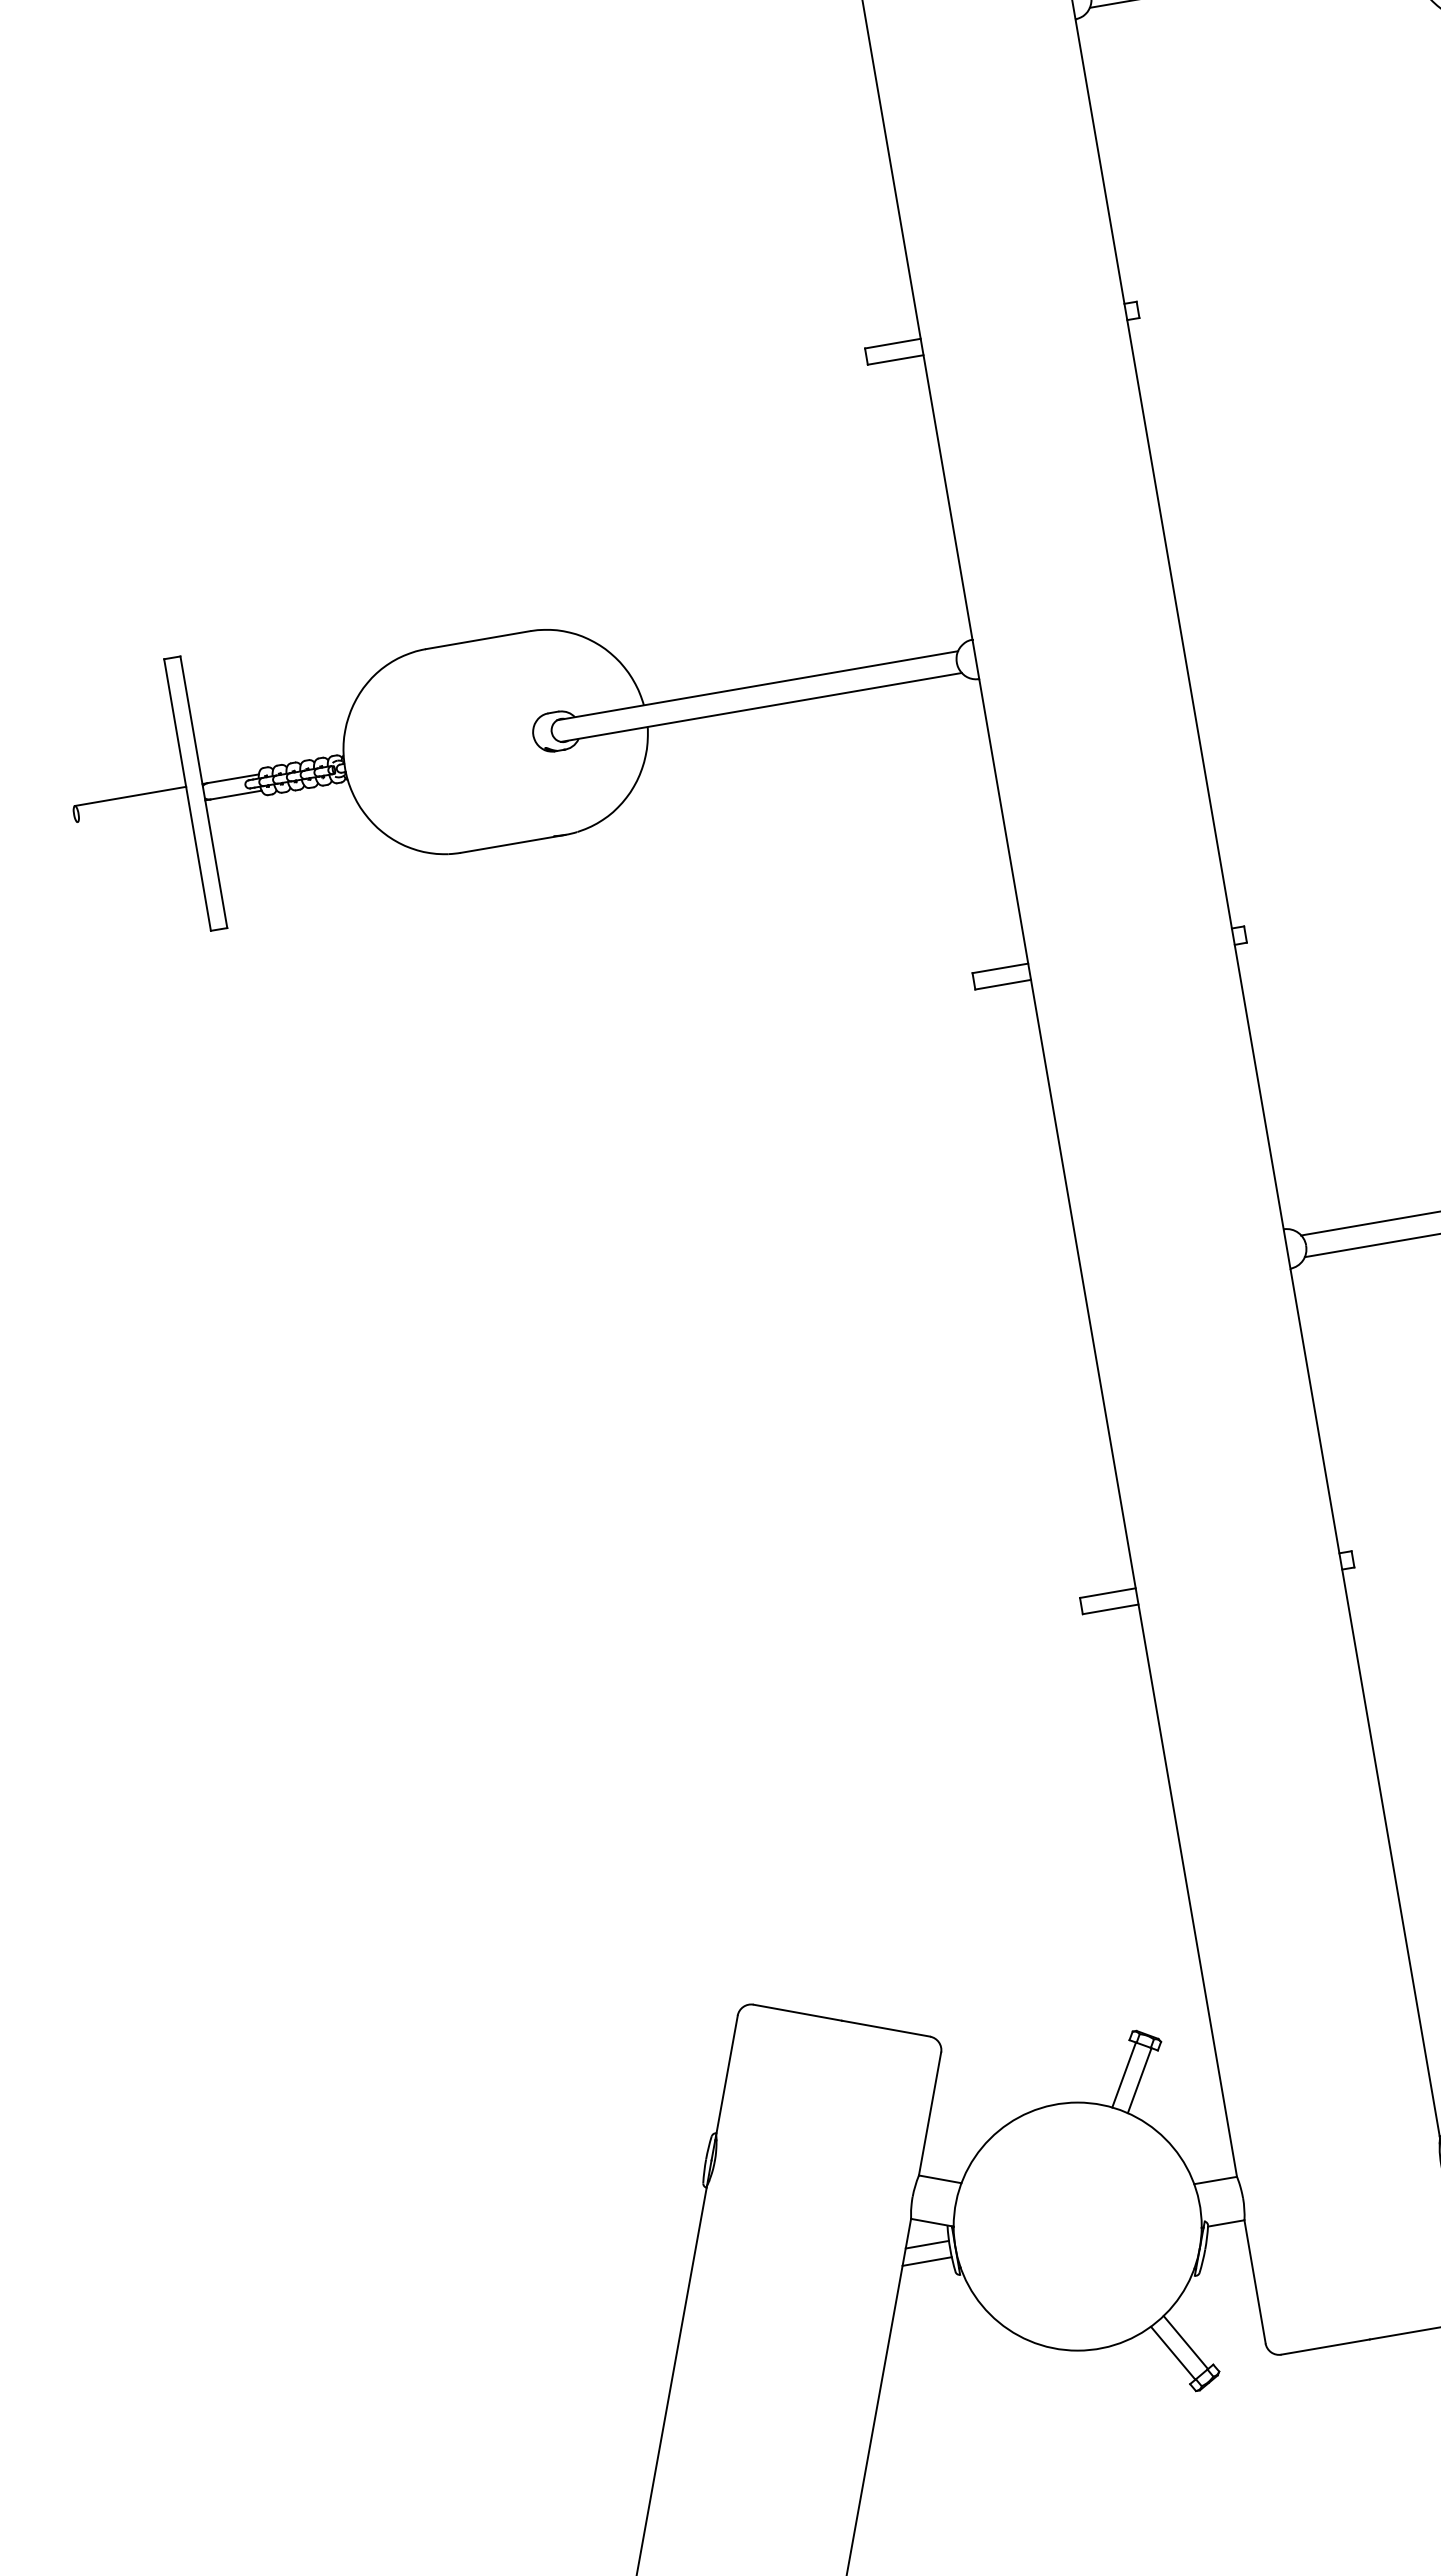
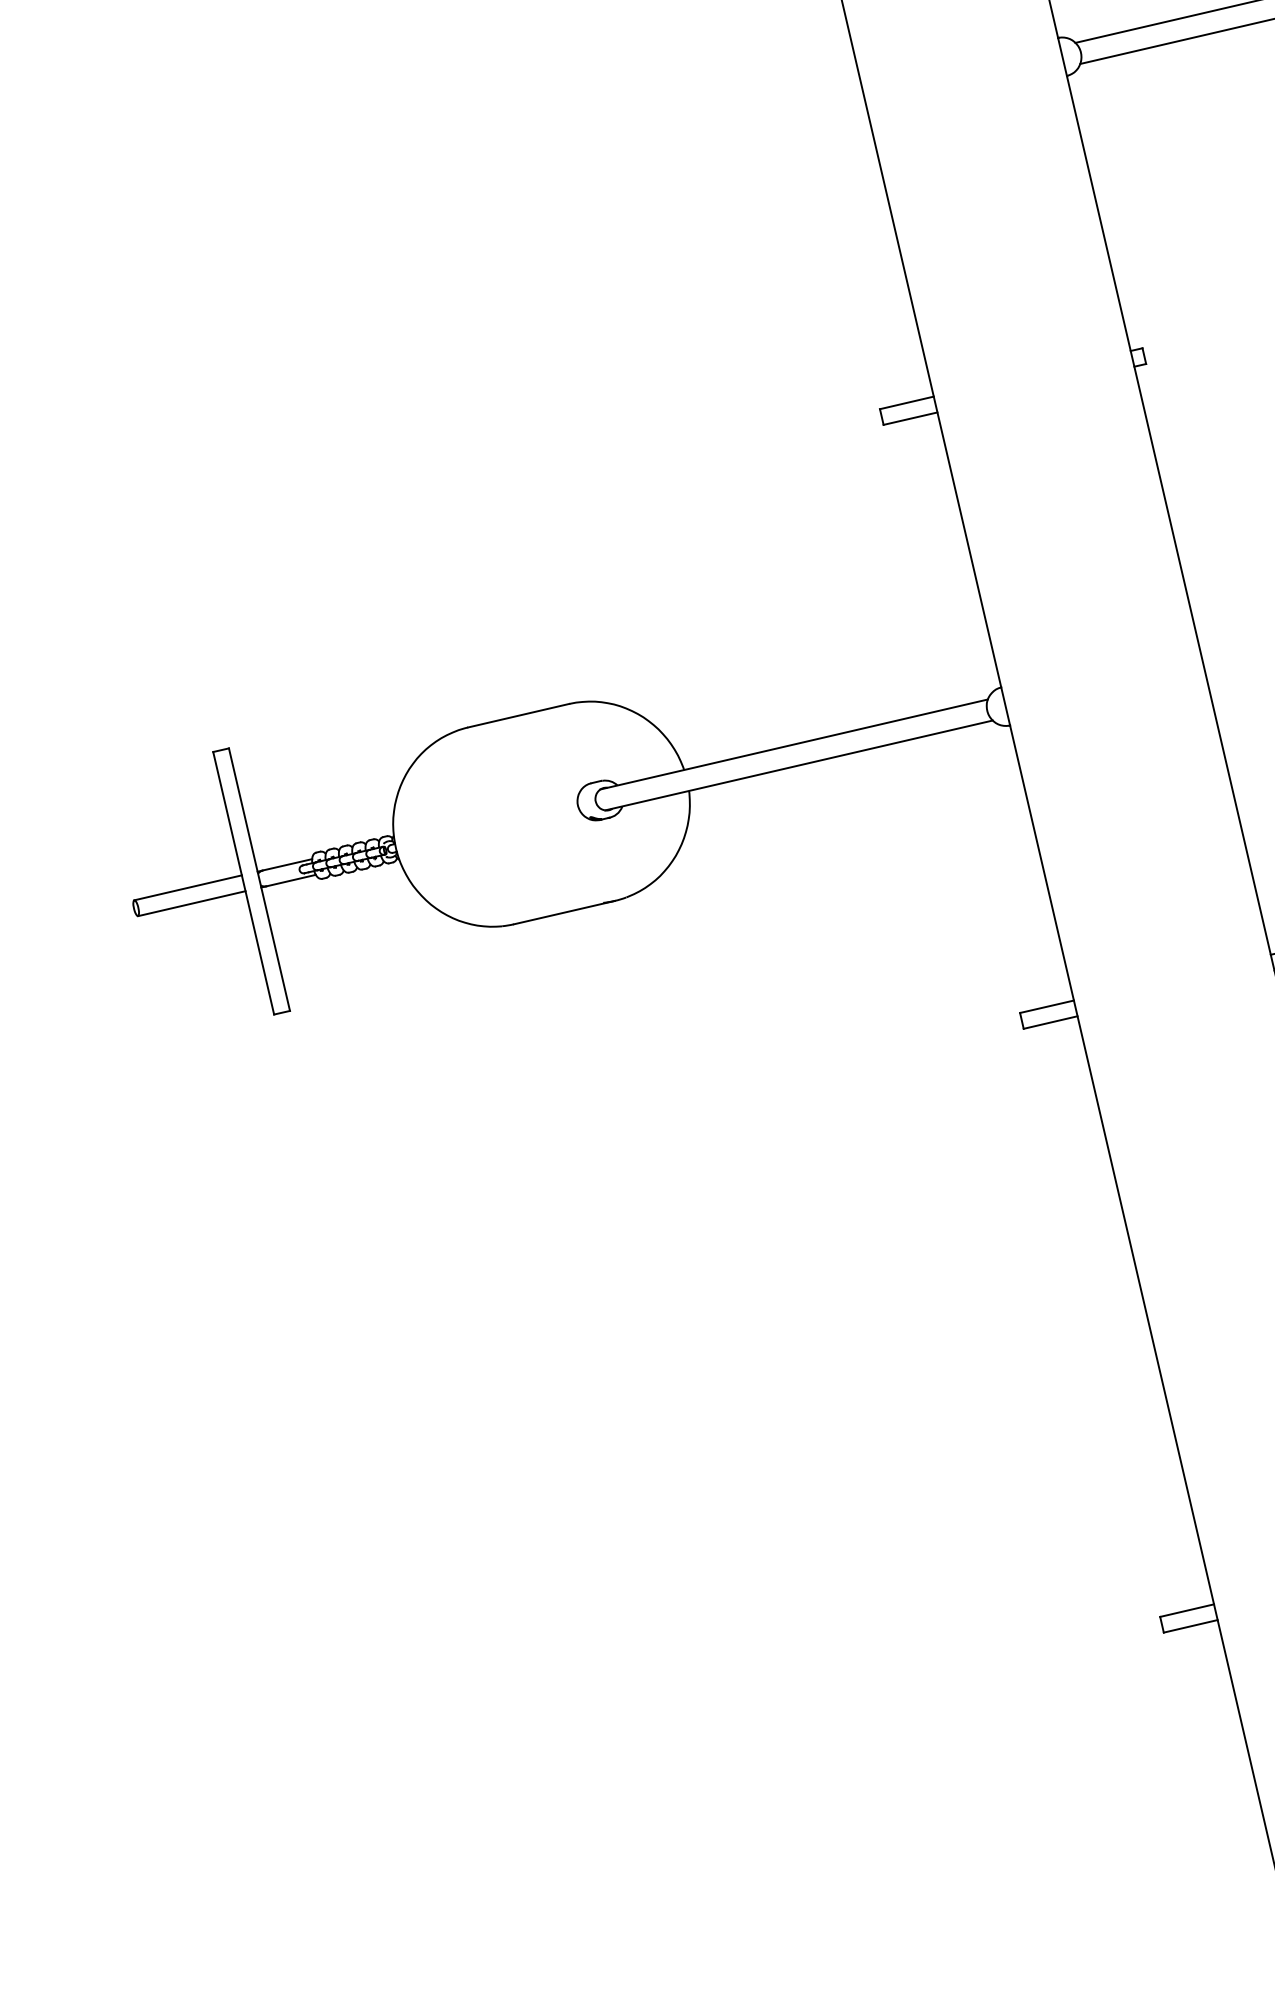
line: (133, 812) -> (191, 903), added

